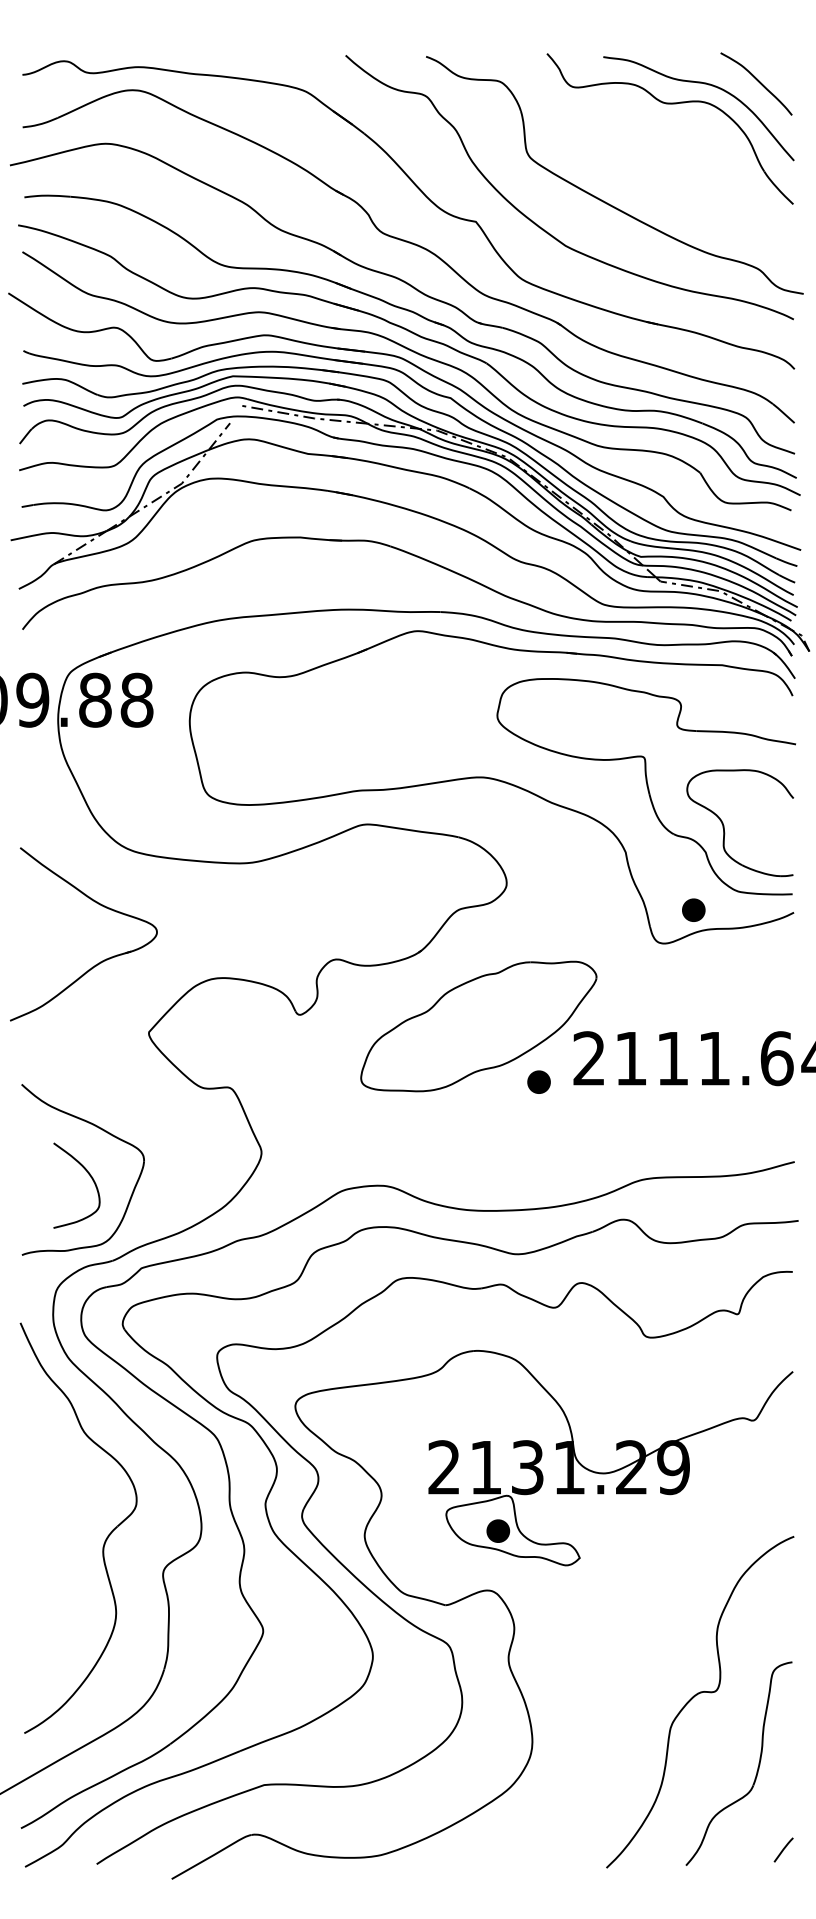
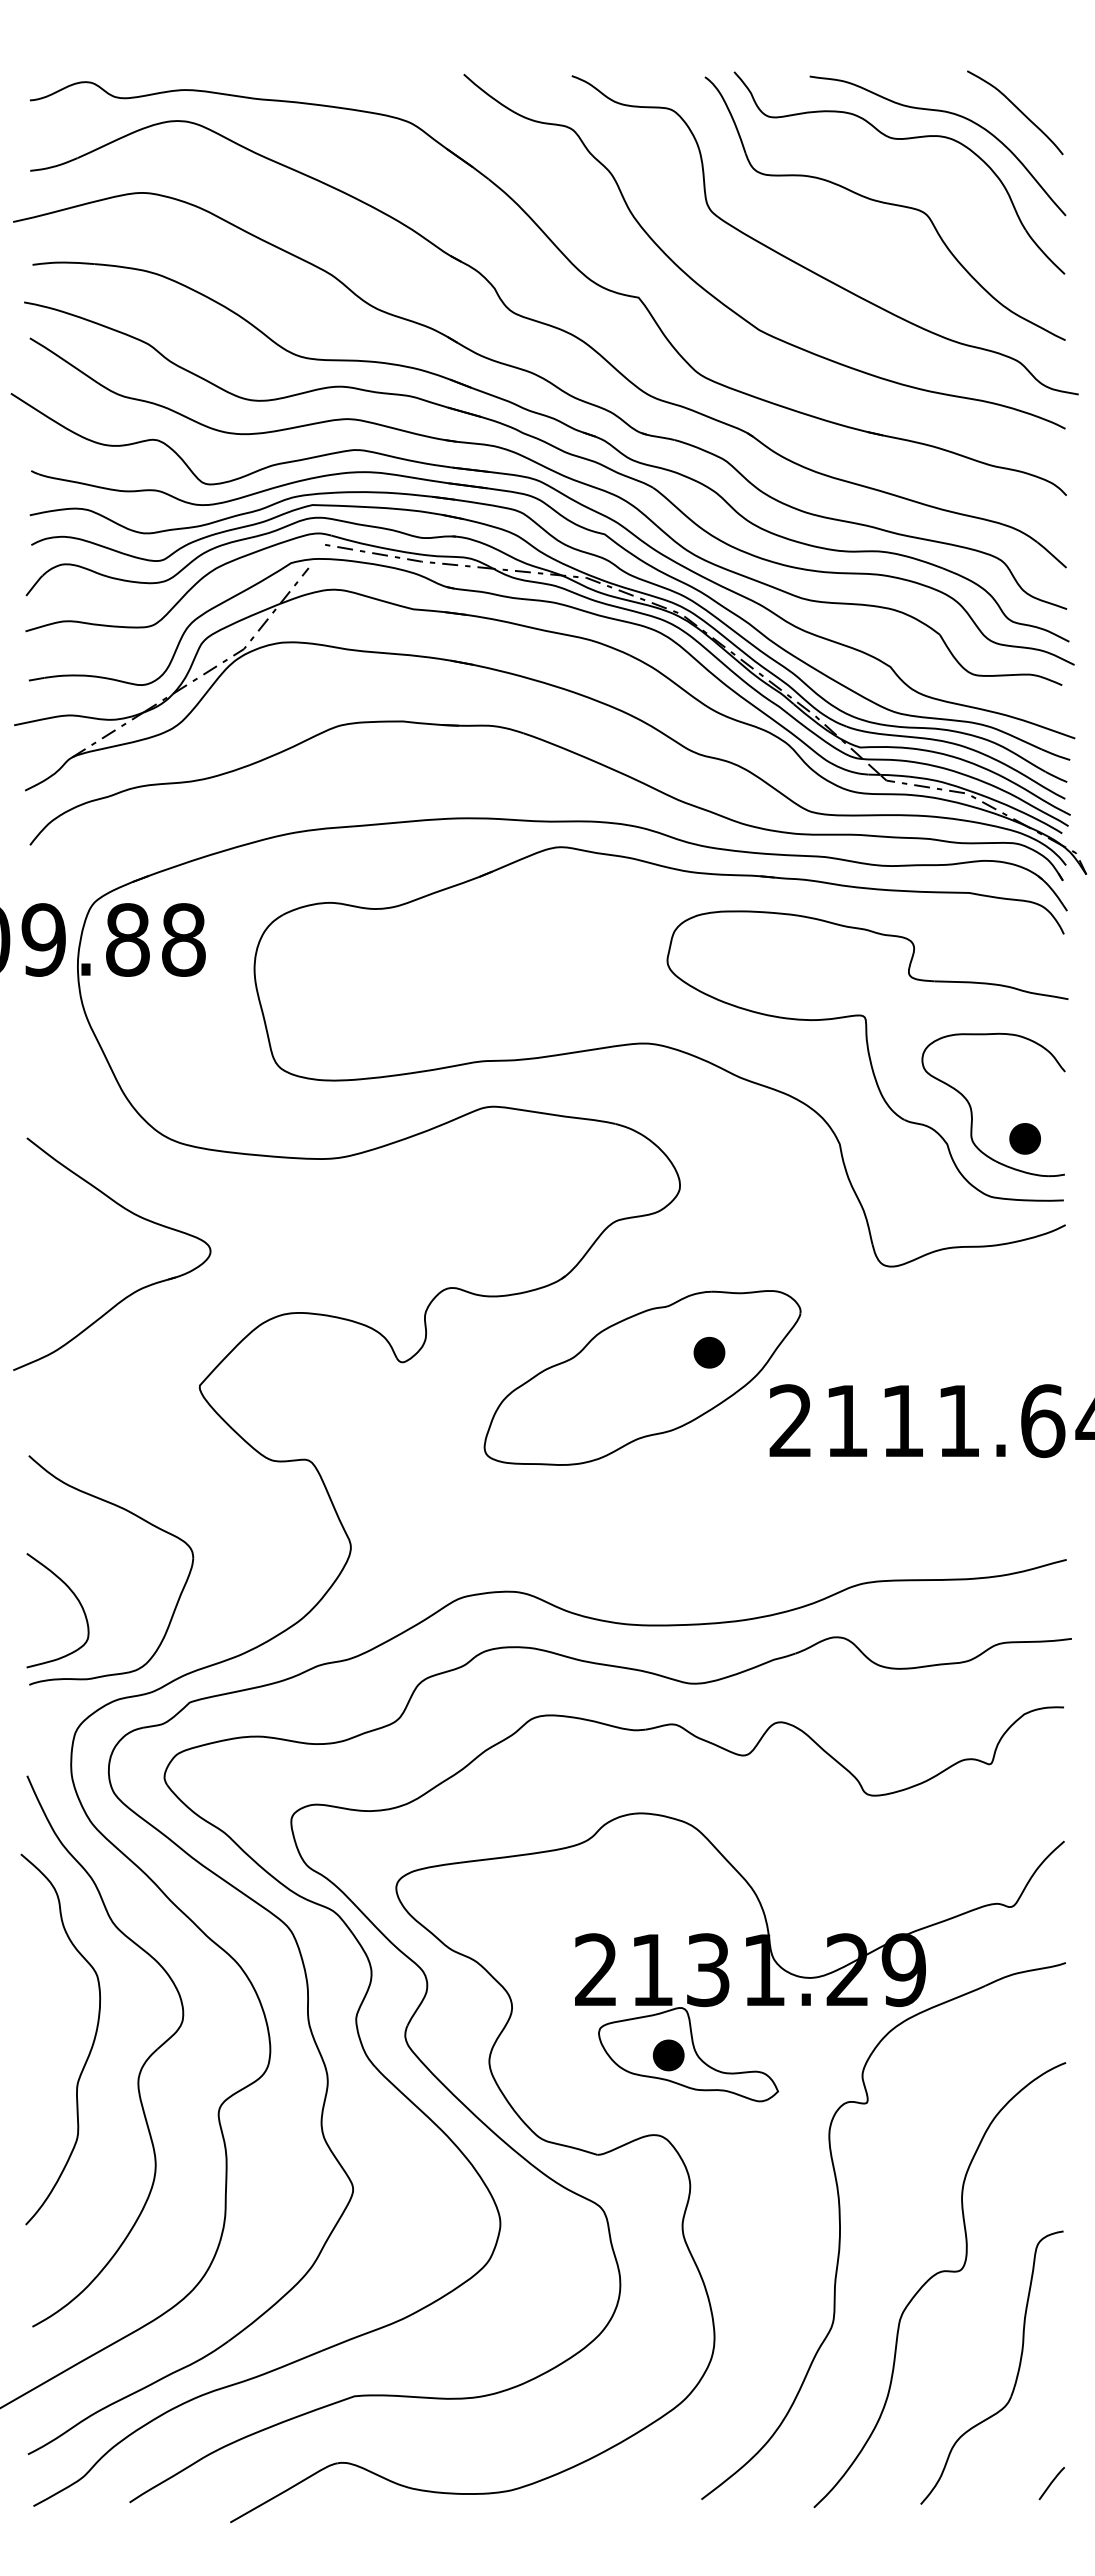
part: (659, 155) -> (884, 208), added
part: (693, 909) -> (1024, 1138), moved
part: (539, 1082) -> (709, 1352), moved
curve: (90, 1177) -> (76, 1599), moved
curve: (66, 1529) -> (88, 2053), added
part: (626, 1661) -> (840, 2230), added

